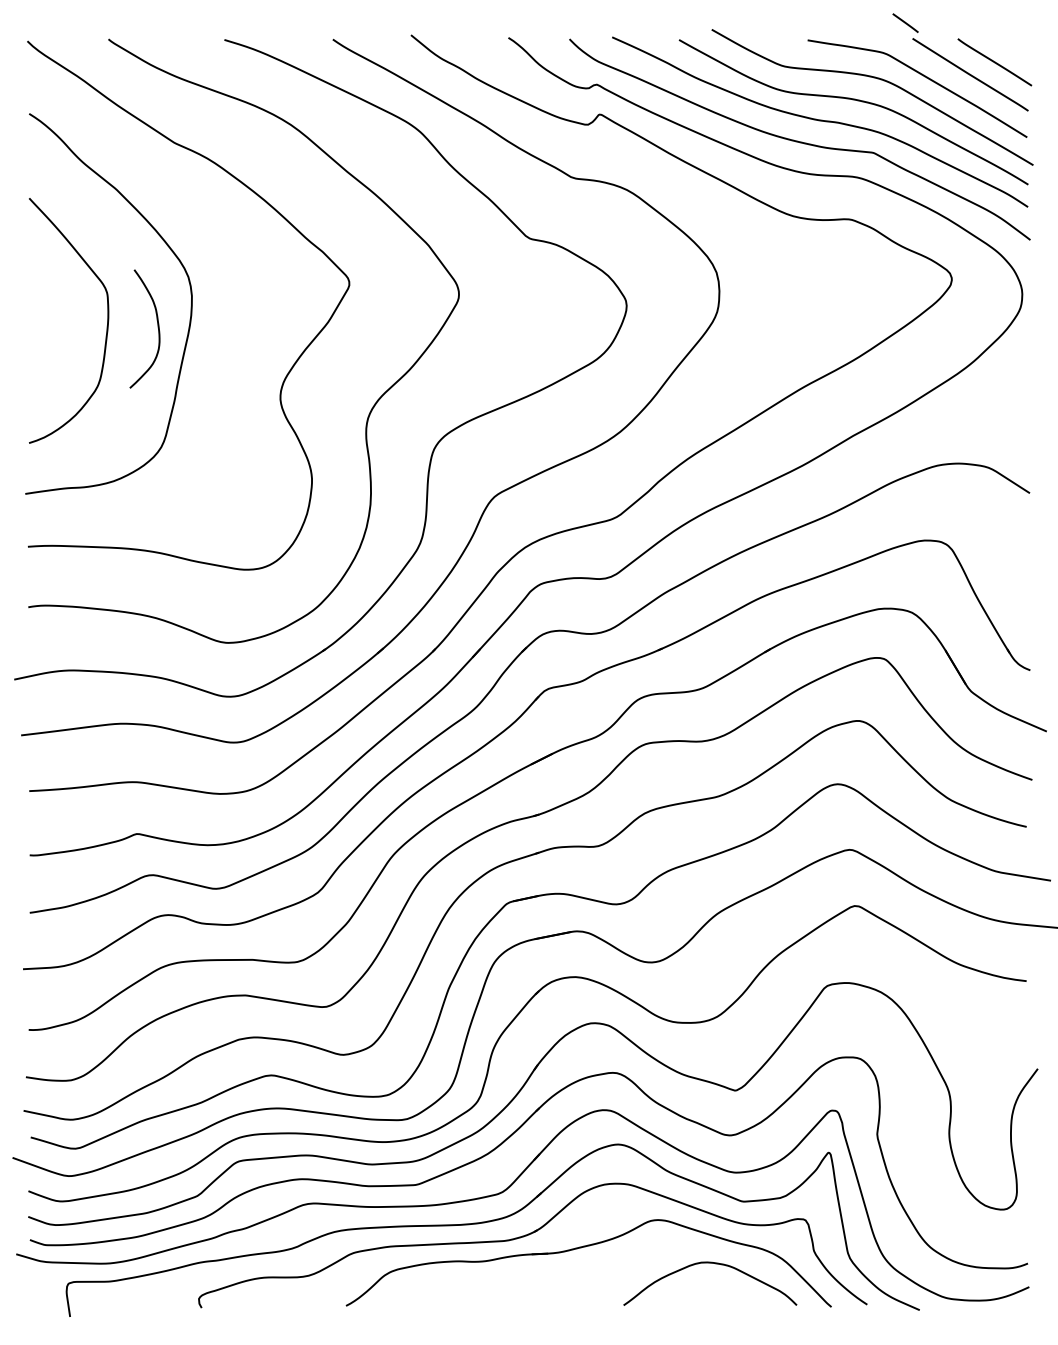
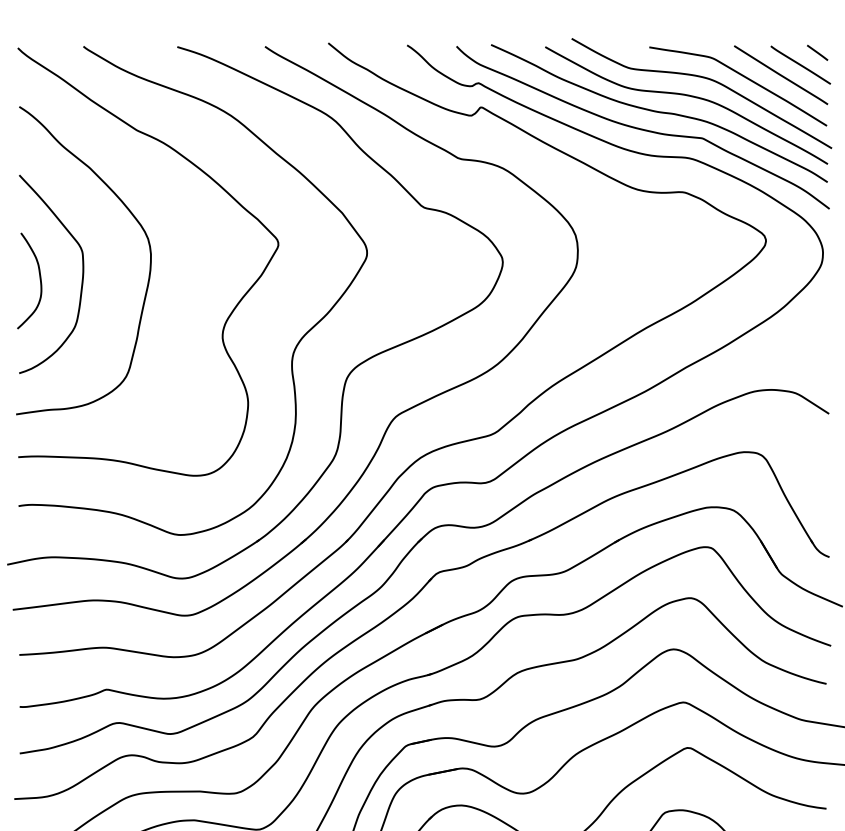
line: (905, 22) -> (817, 52), moved
curve: (157, 327) -> (39, 279), moved

